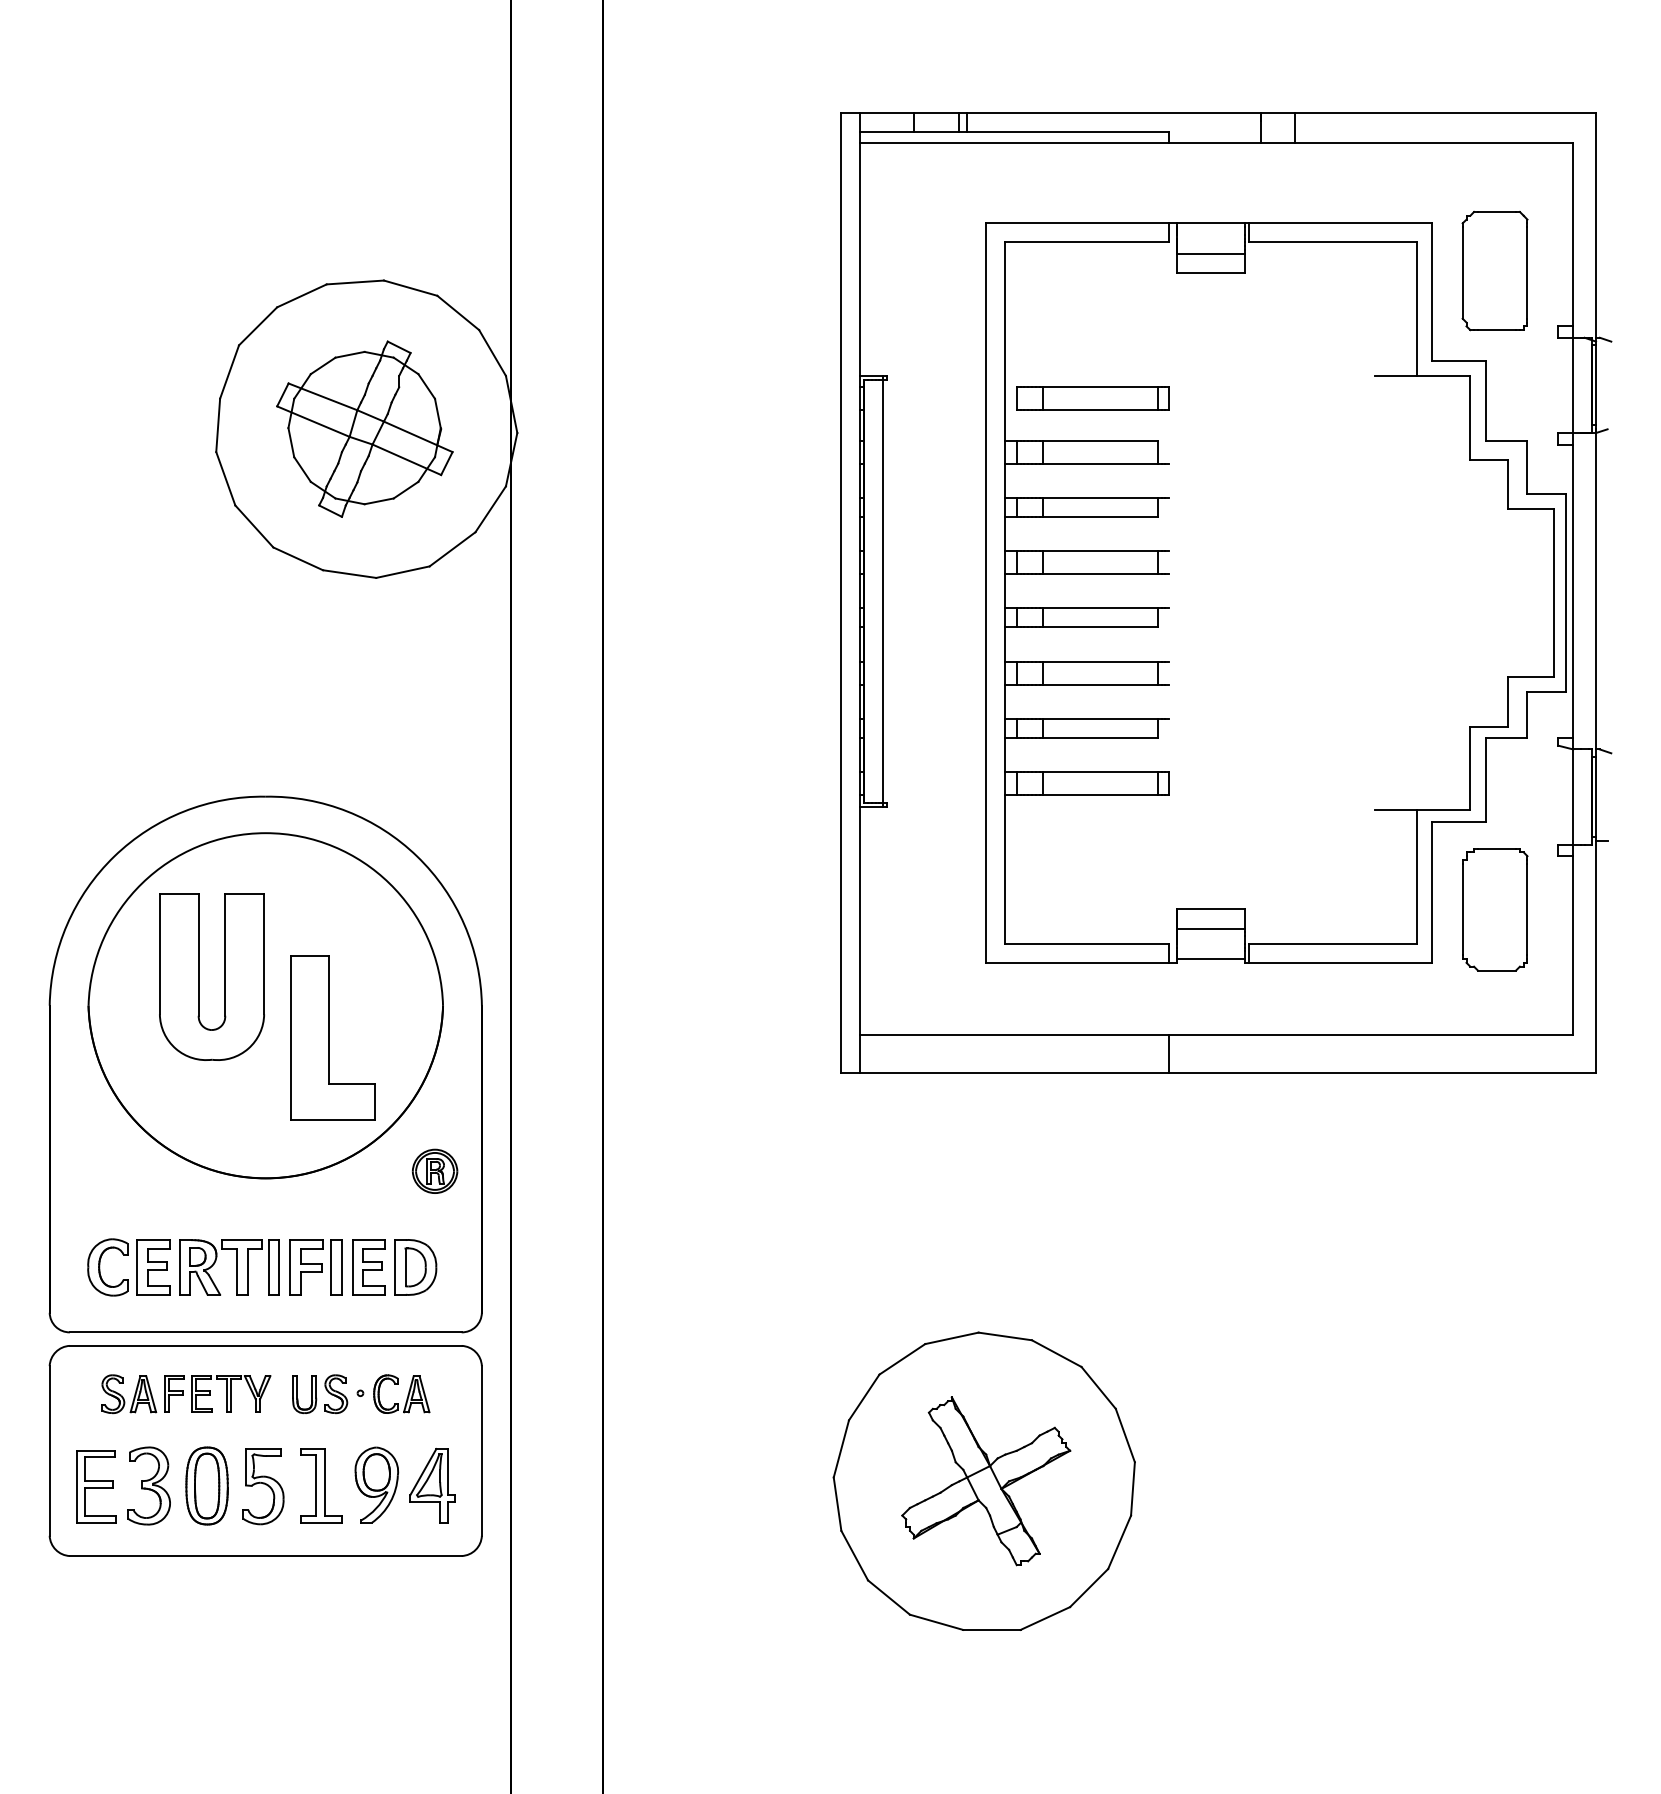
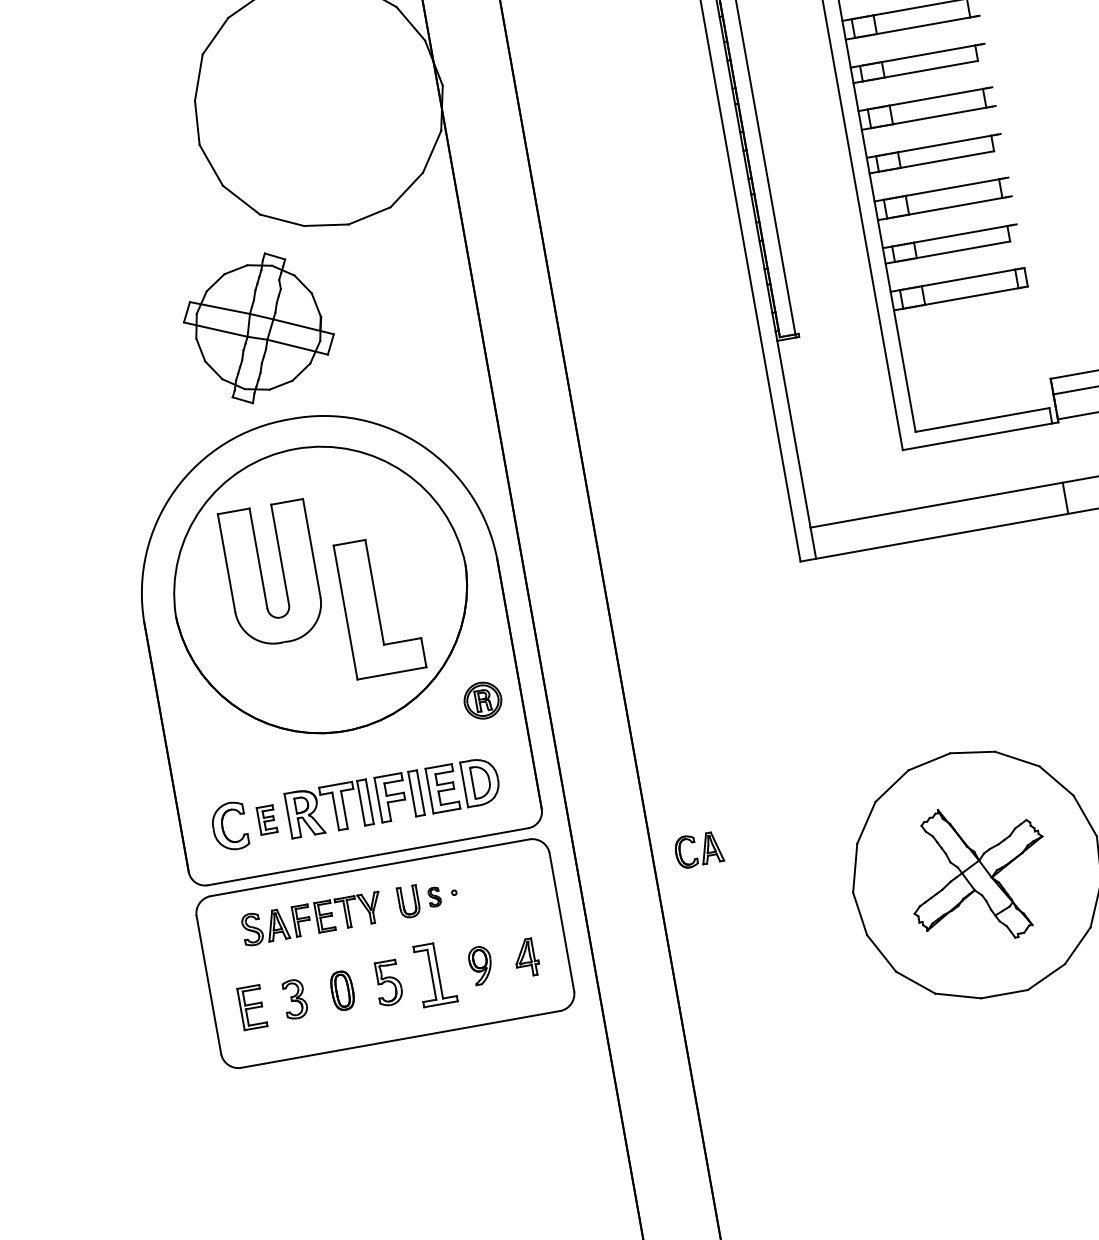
part: (364, 428) -> (258, 327), moved
part: (153, 1267) -> (266, 820), size x0.6
part: (336, 1394) -> (434, 897), size x0.6
part: (407, 1394) -> (703, 849), moved
part: (376, 1484) -> (480, 964), size x0.6
part: (148, 1485) -> (294, 998), size x0.6
part: (206, 1485) -> (341, 990), size x0.6
part: (432, 1485) -> (526, 957), size x0.6
part: (96, 1486) -> (252, 1007), size x0.7
part: (263, 1486) -> (388, 982), size x0.7

